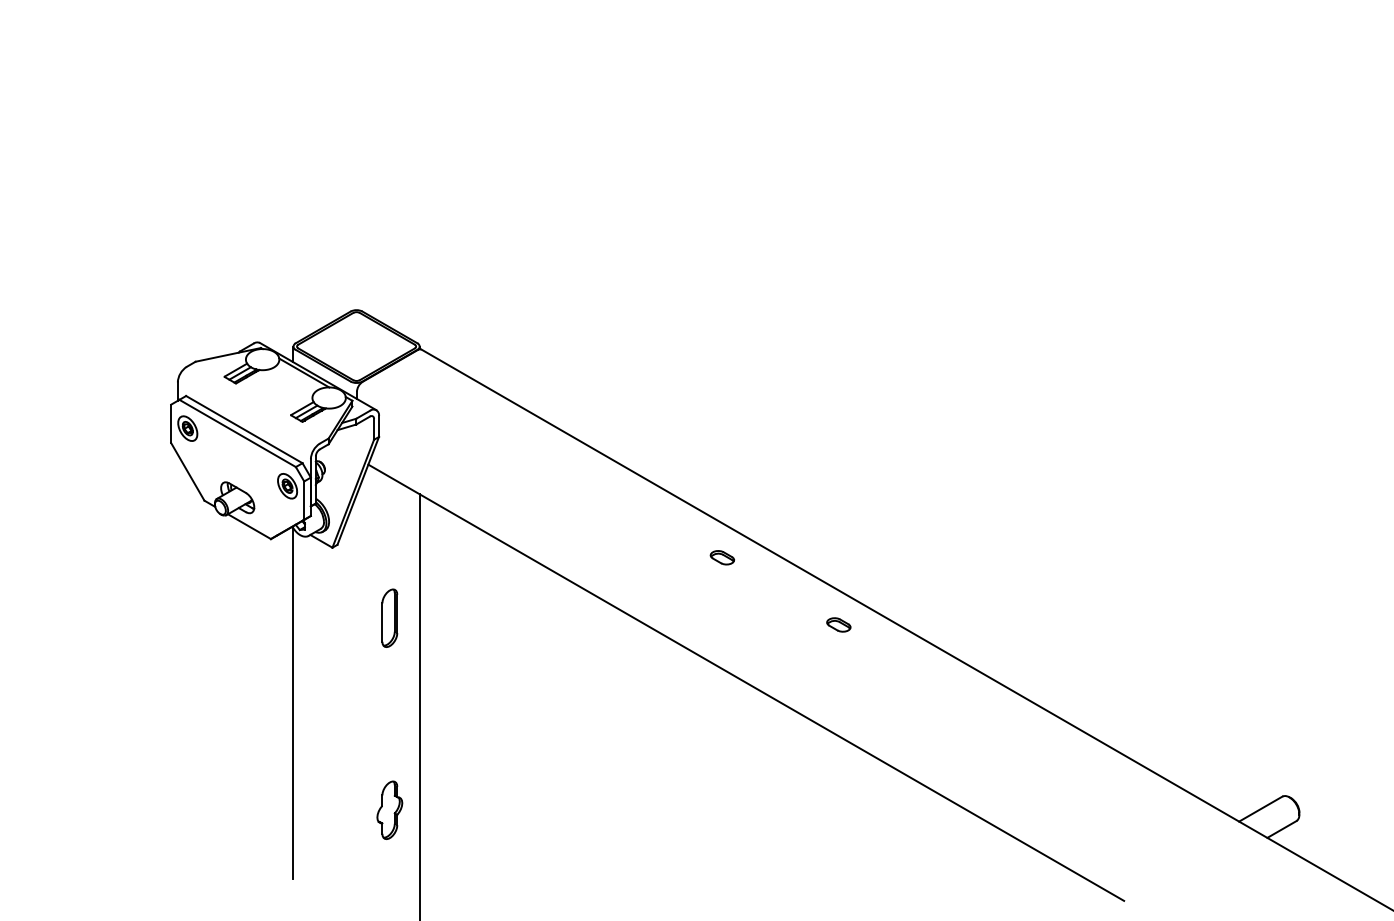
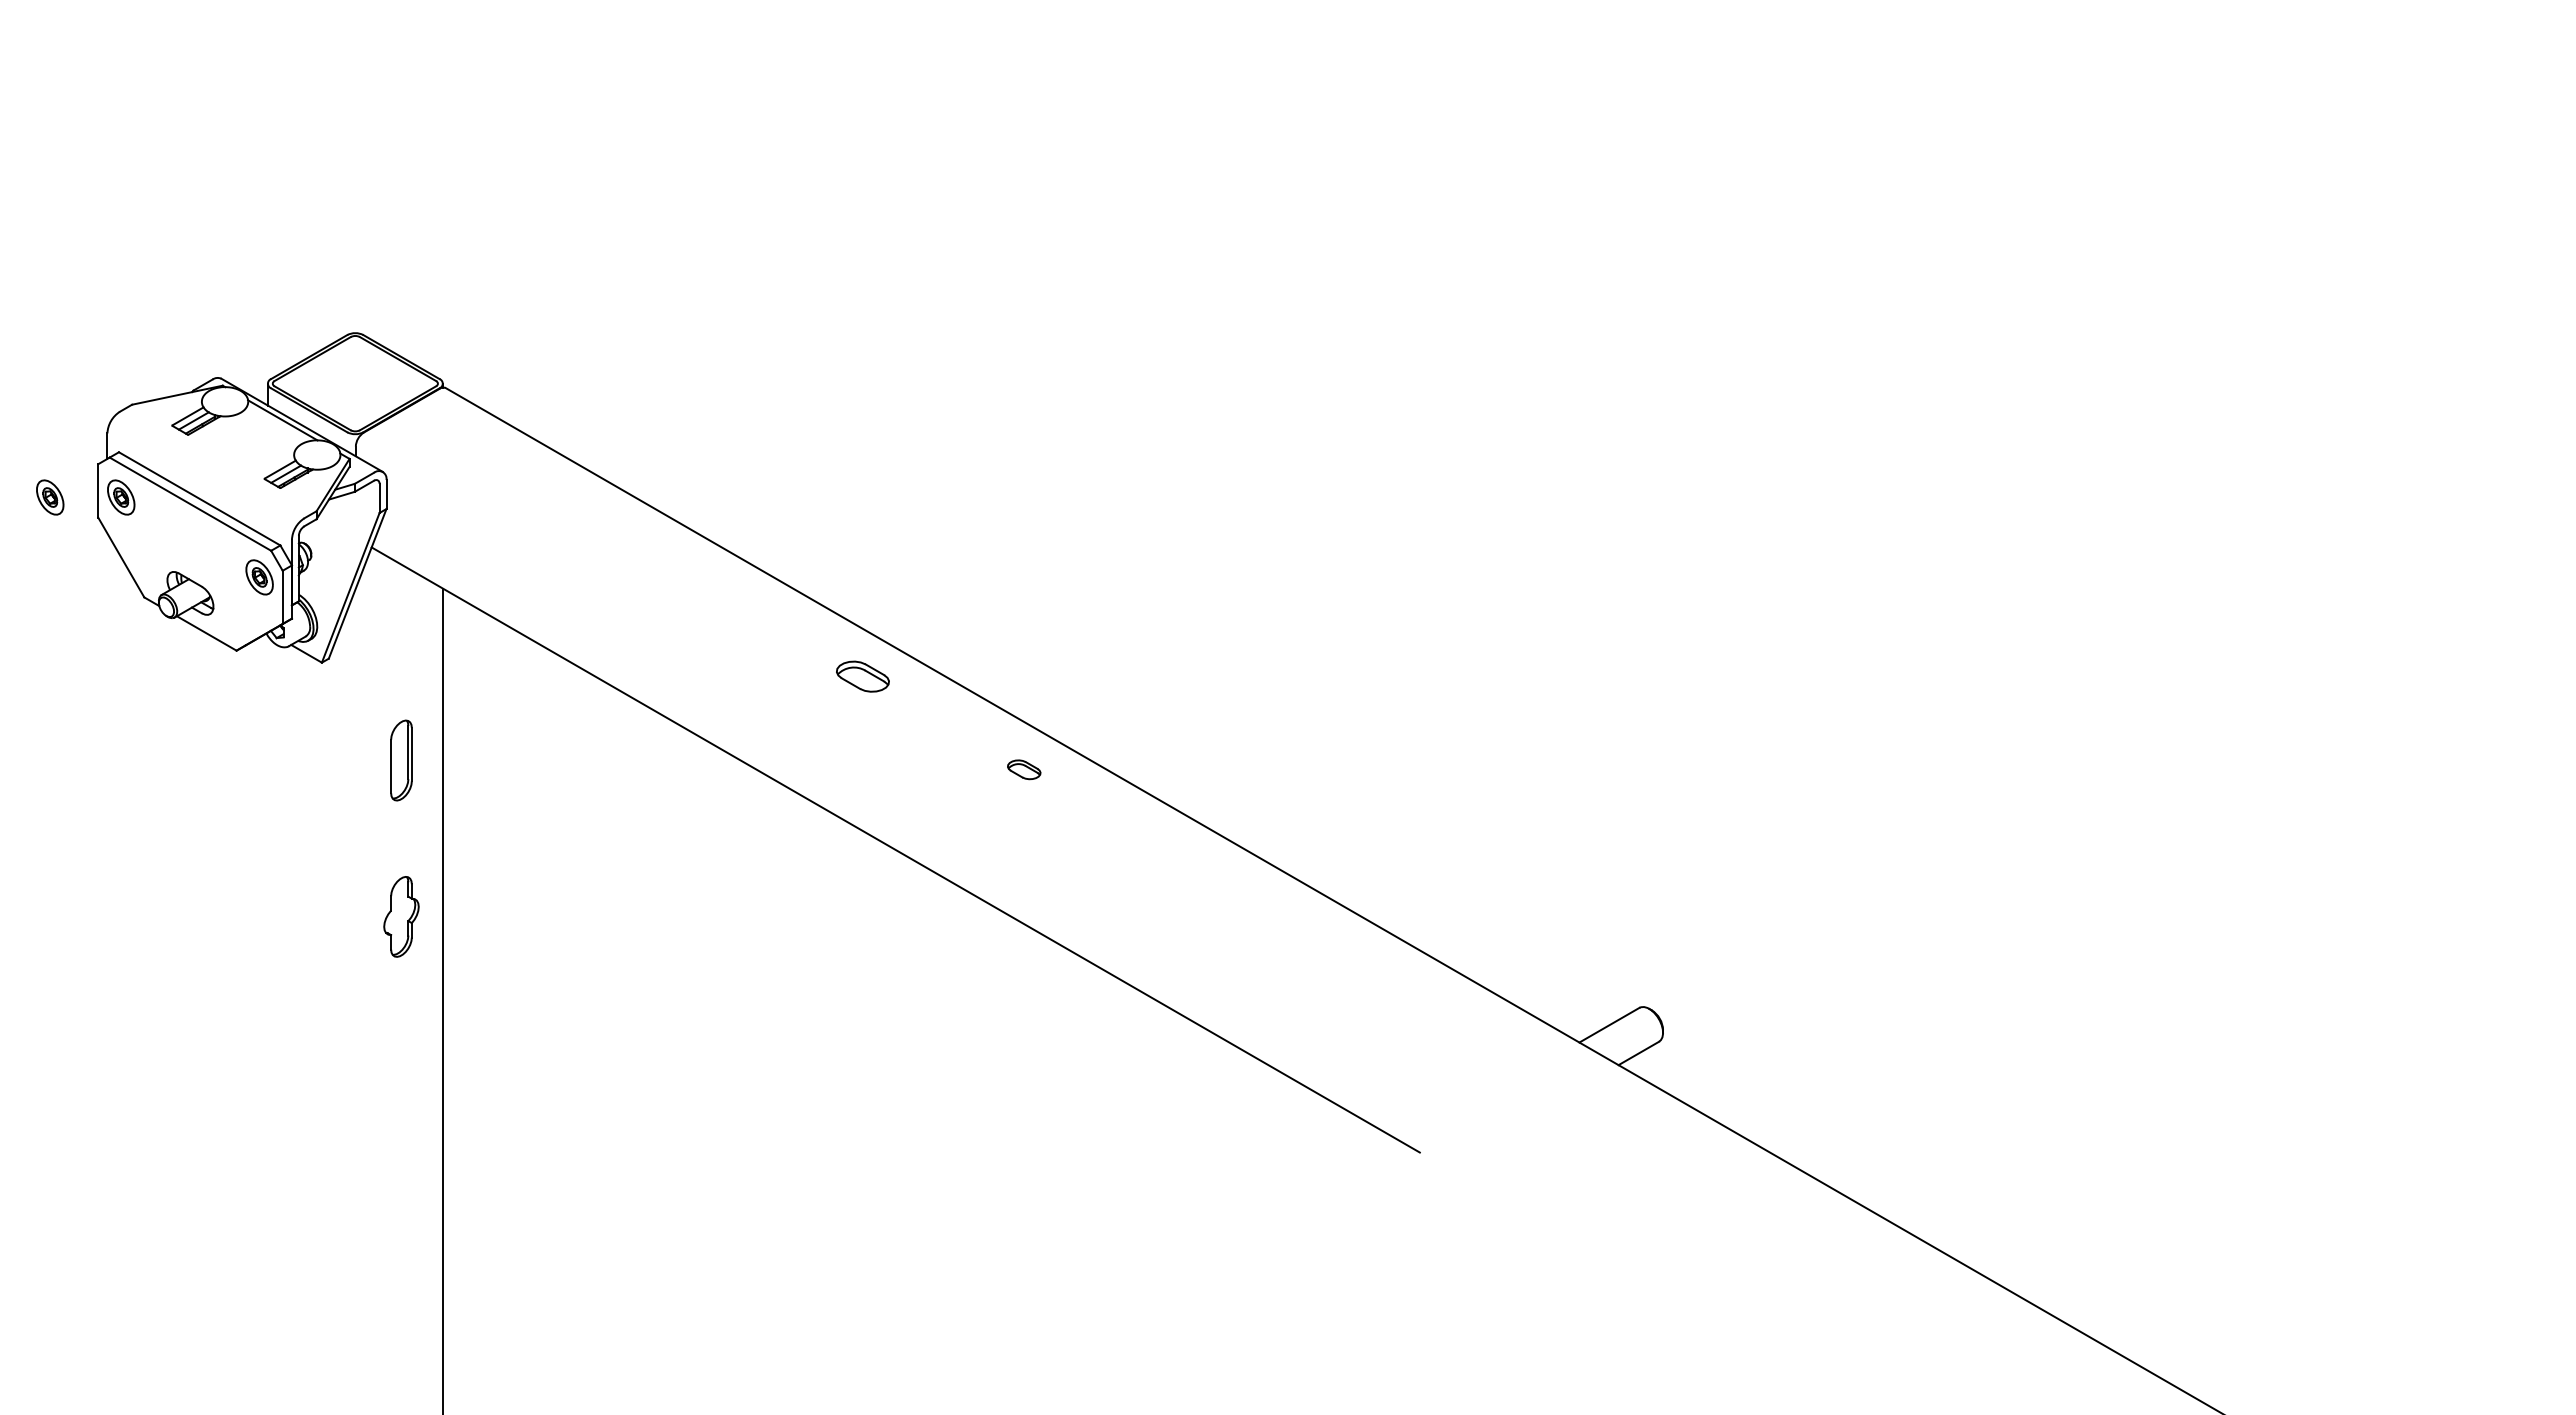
part: (136, 428) -> (50, 497), added
part: (722, 557) -> (862, 676), size x1.6
line: (293, 703) -> (267, 878), removed
part: (389, 810) -> (401, 916), moved

